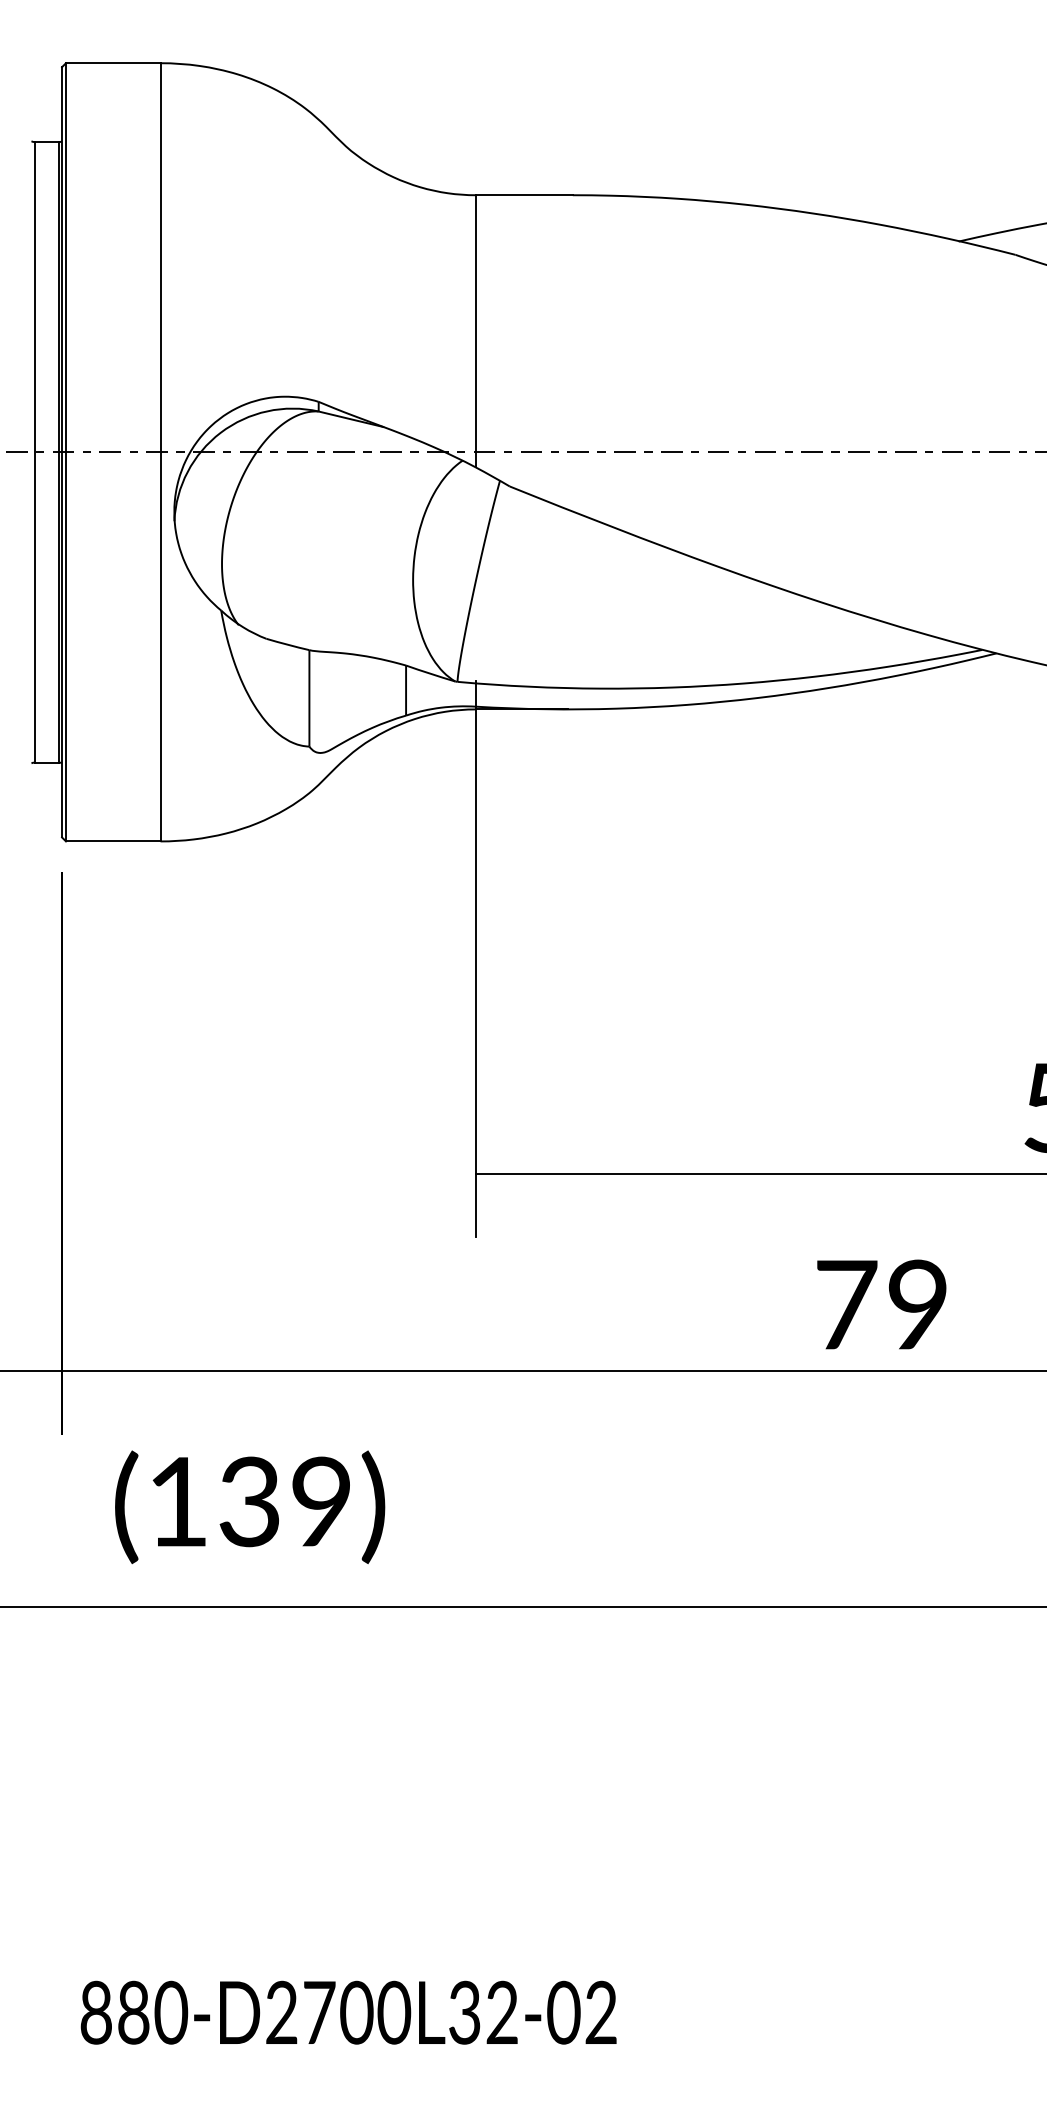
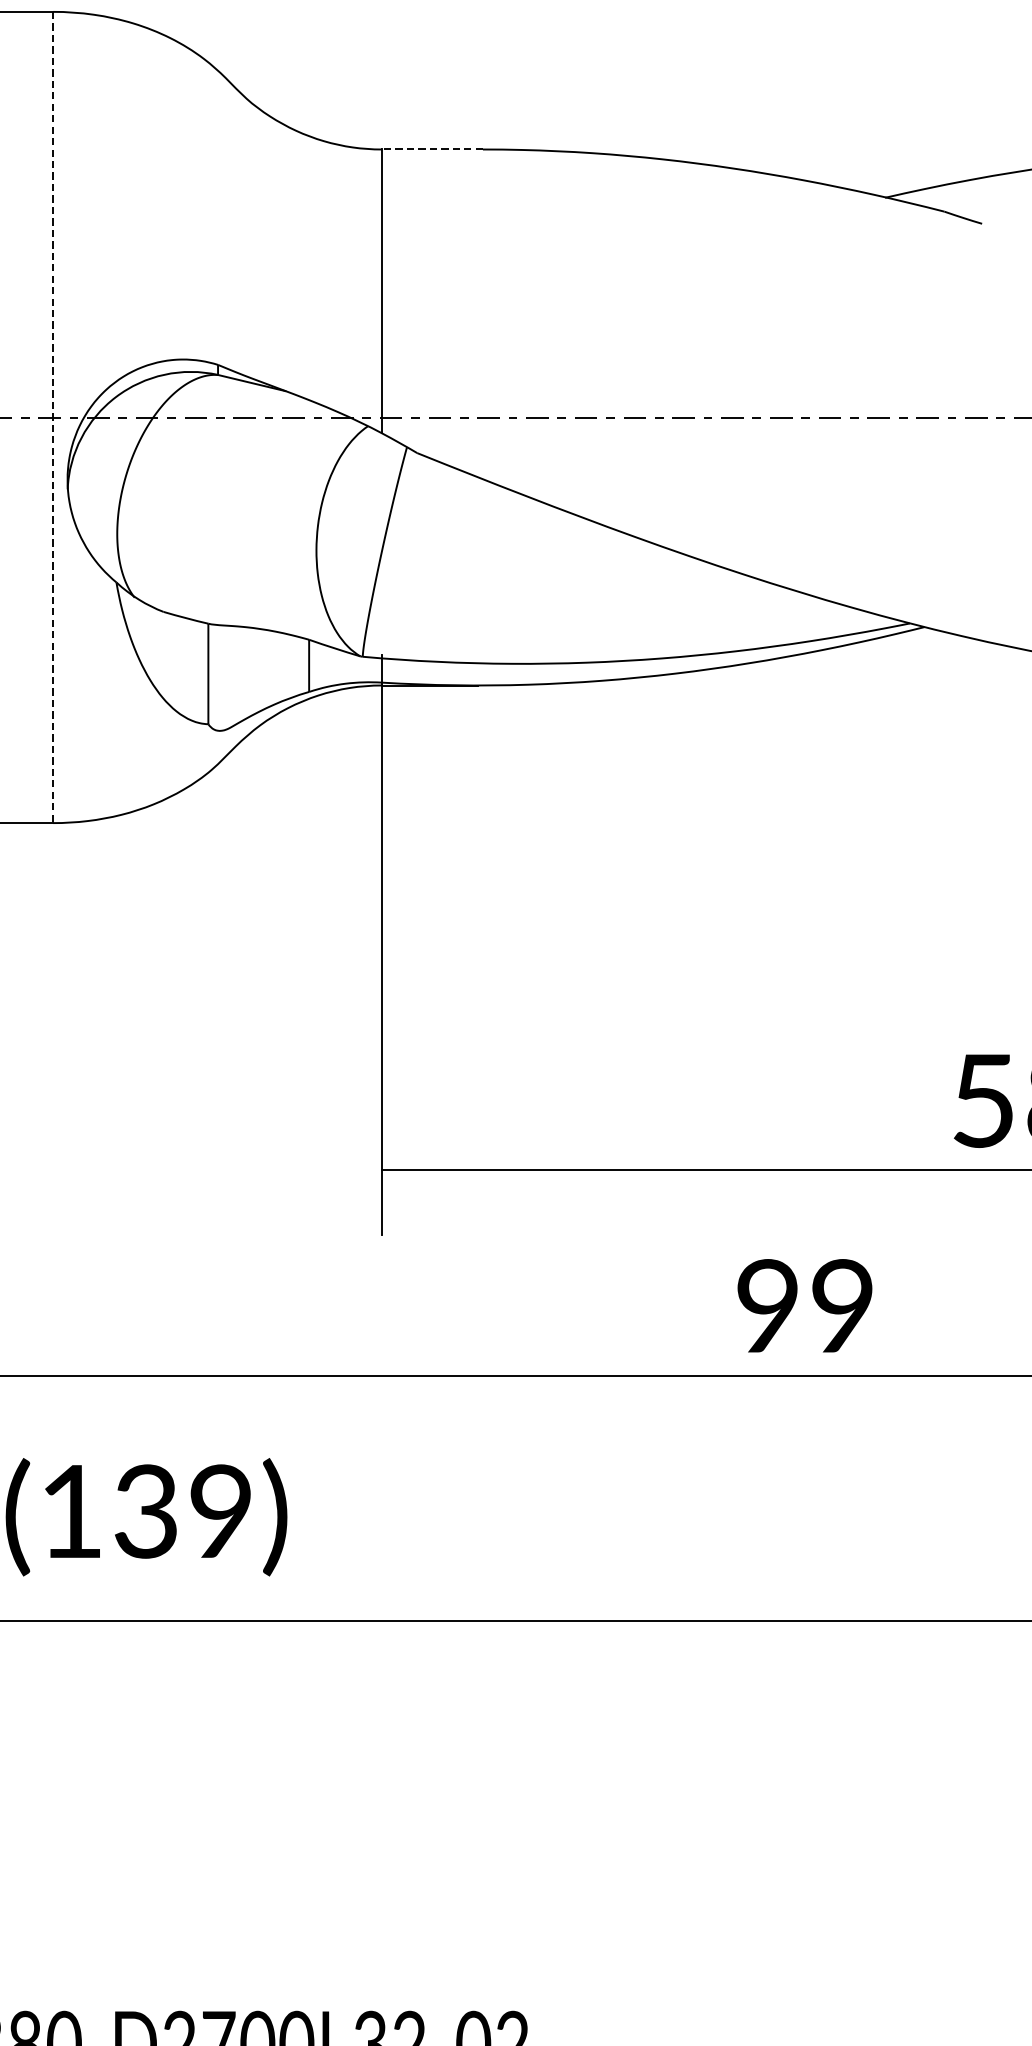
line: (524, 195) -> (432, 149), solid -> dashed
line: (160, 452) -> (53, 417), solid -> dashed
text: (847, 1304) -> (769, 1305), 79 -> 99

